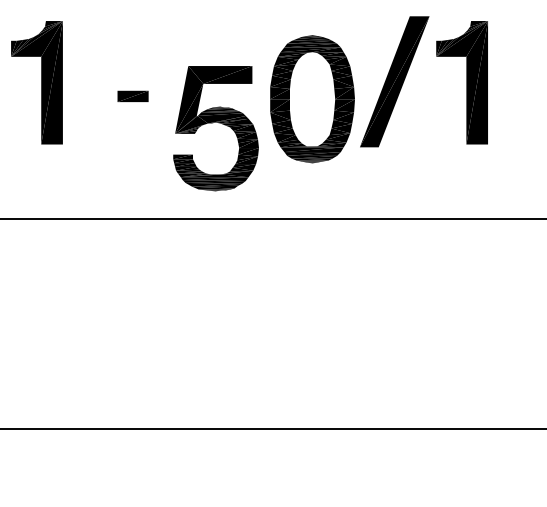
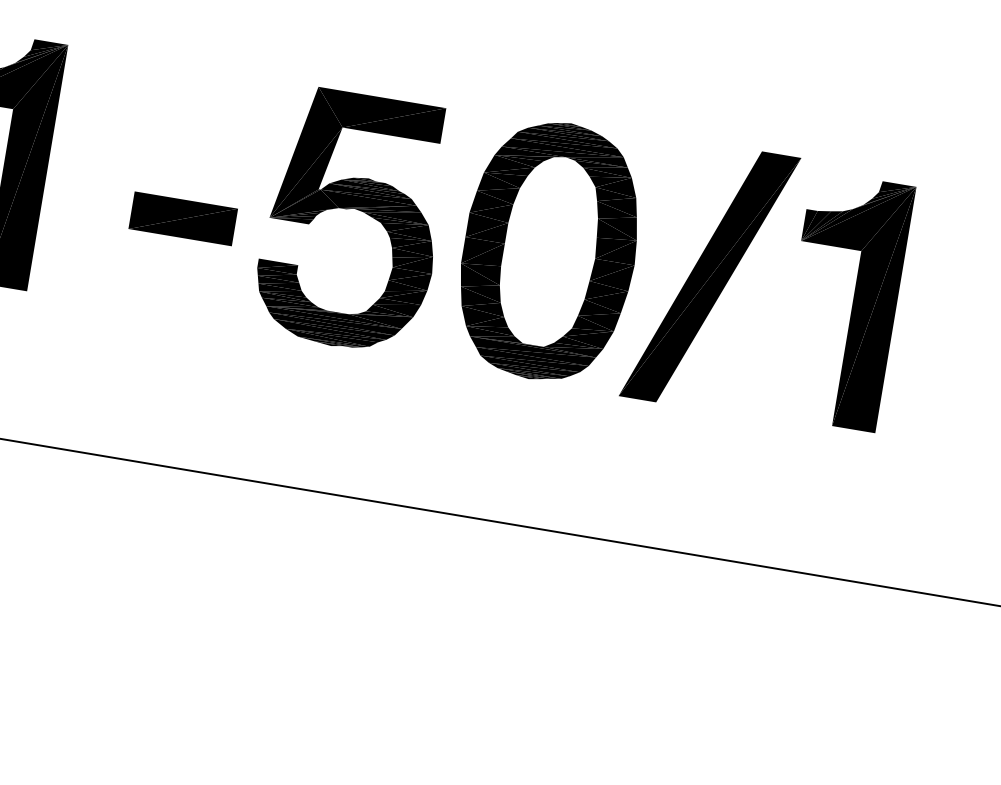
part: (132, 96) -> (181, 218), size x1.67
part: (312, 99) -> (549, 251), moved
part: (215, 128) -> (351, 220), moved

